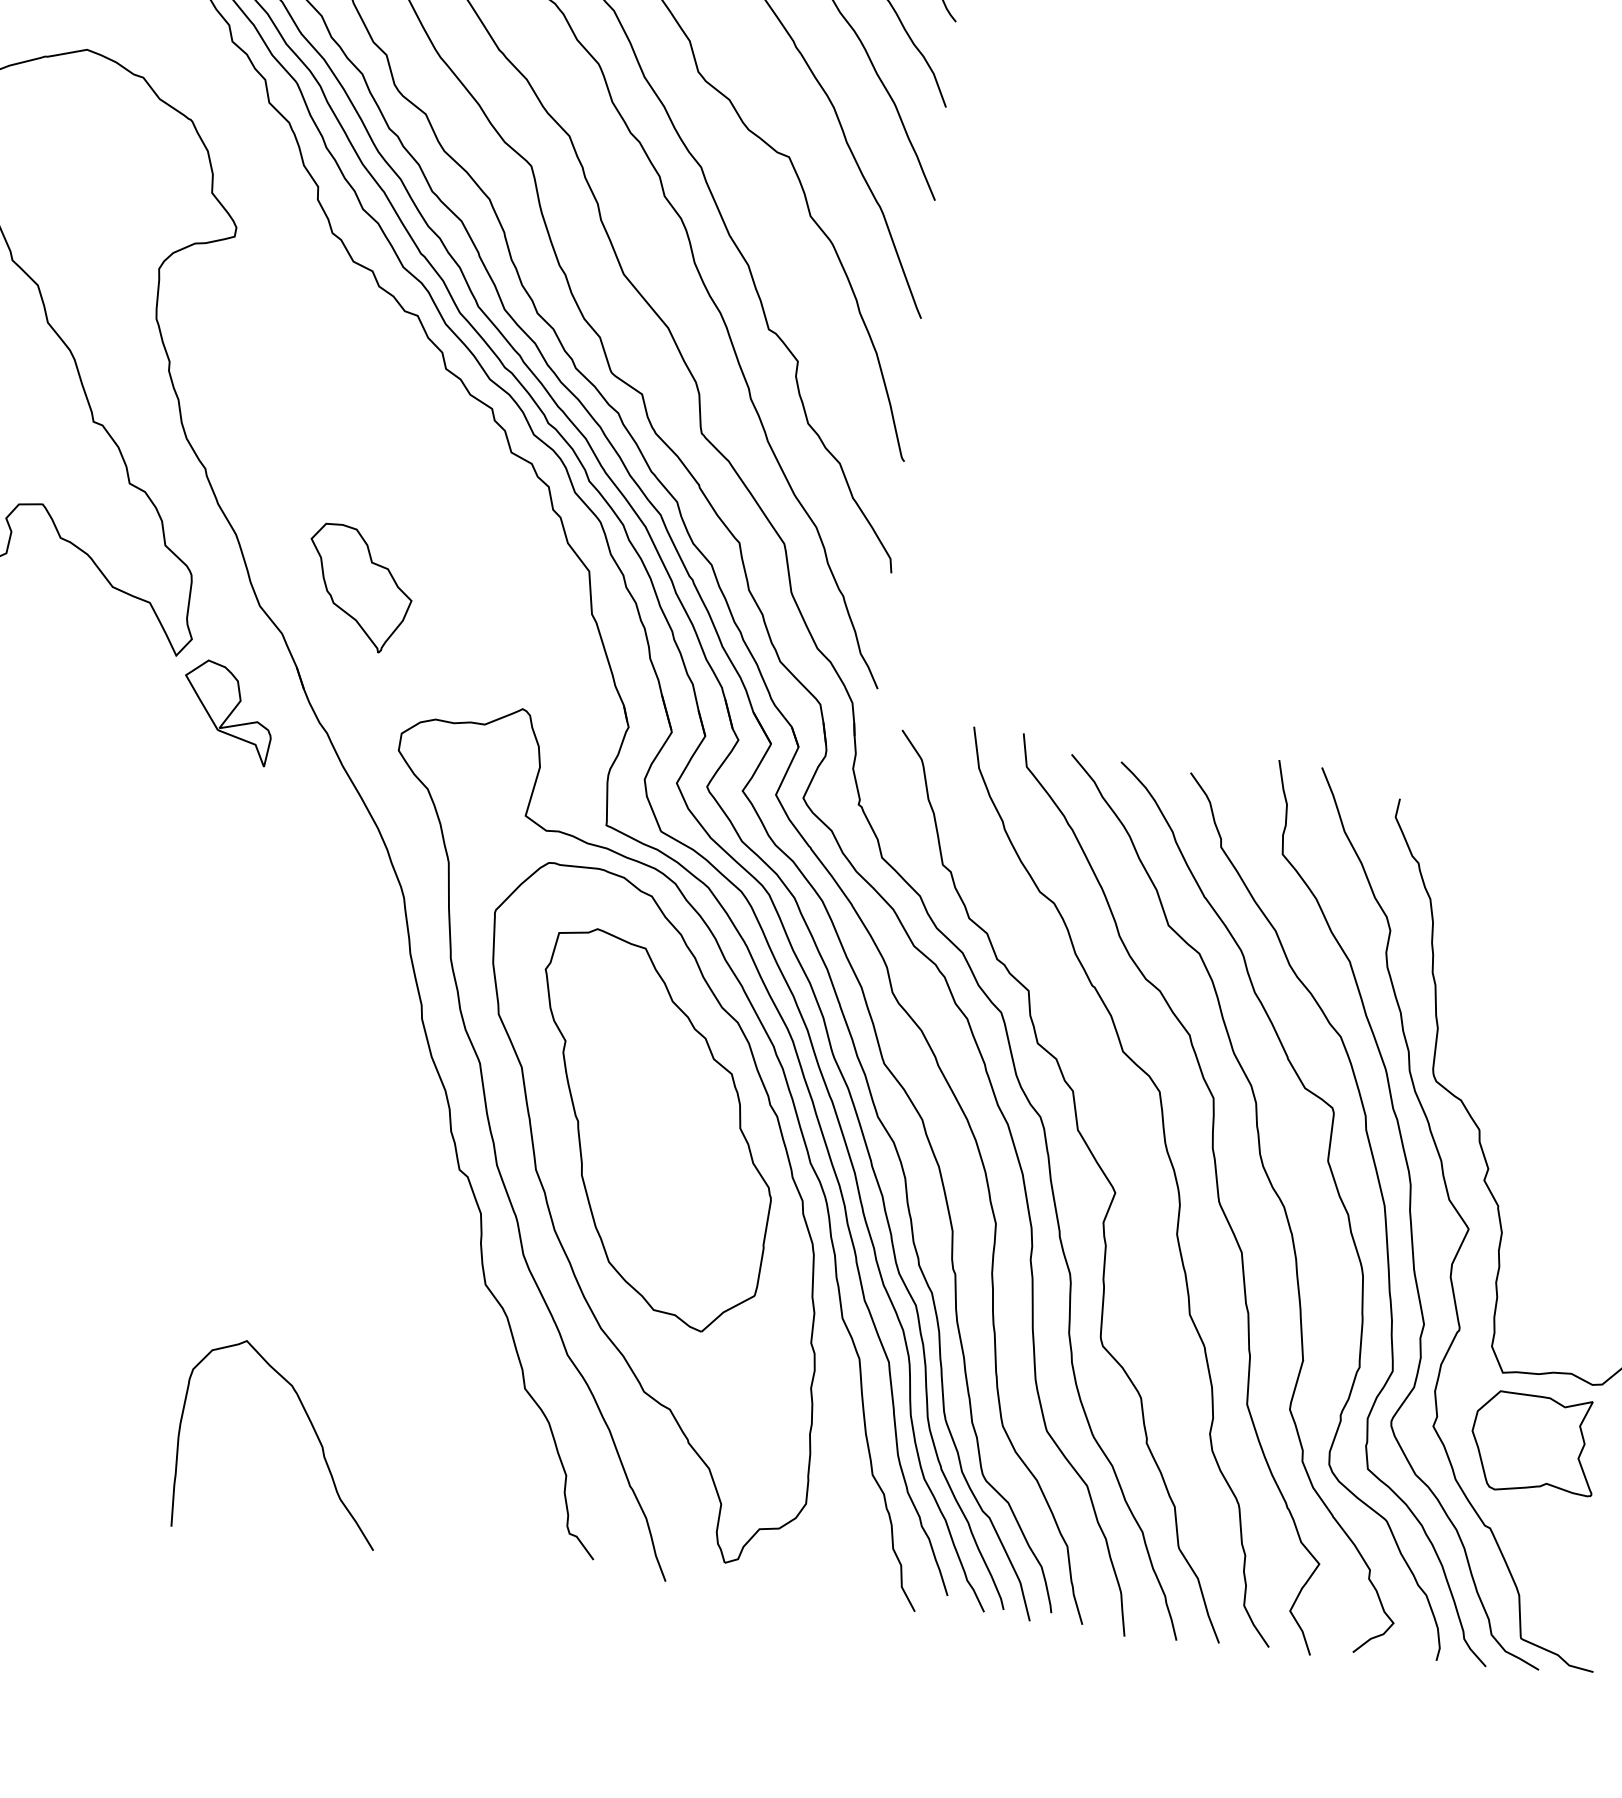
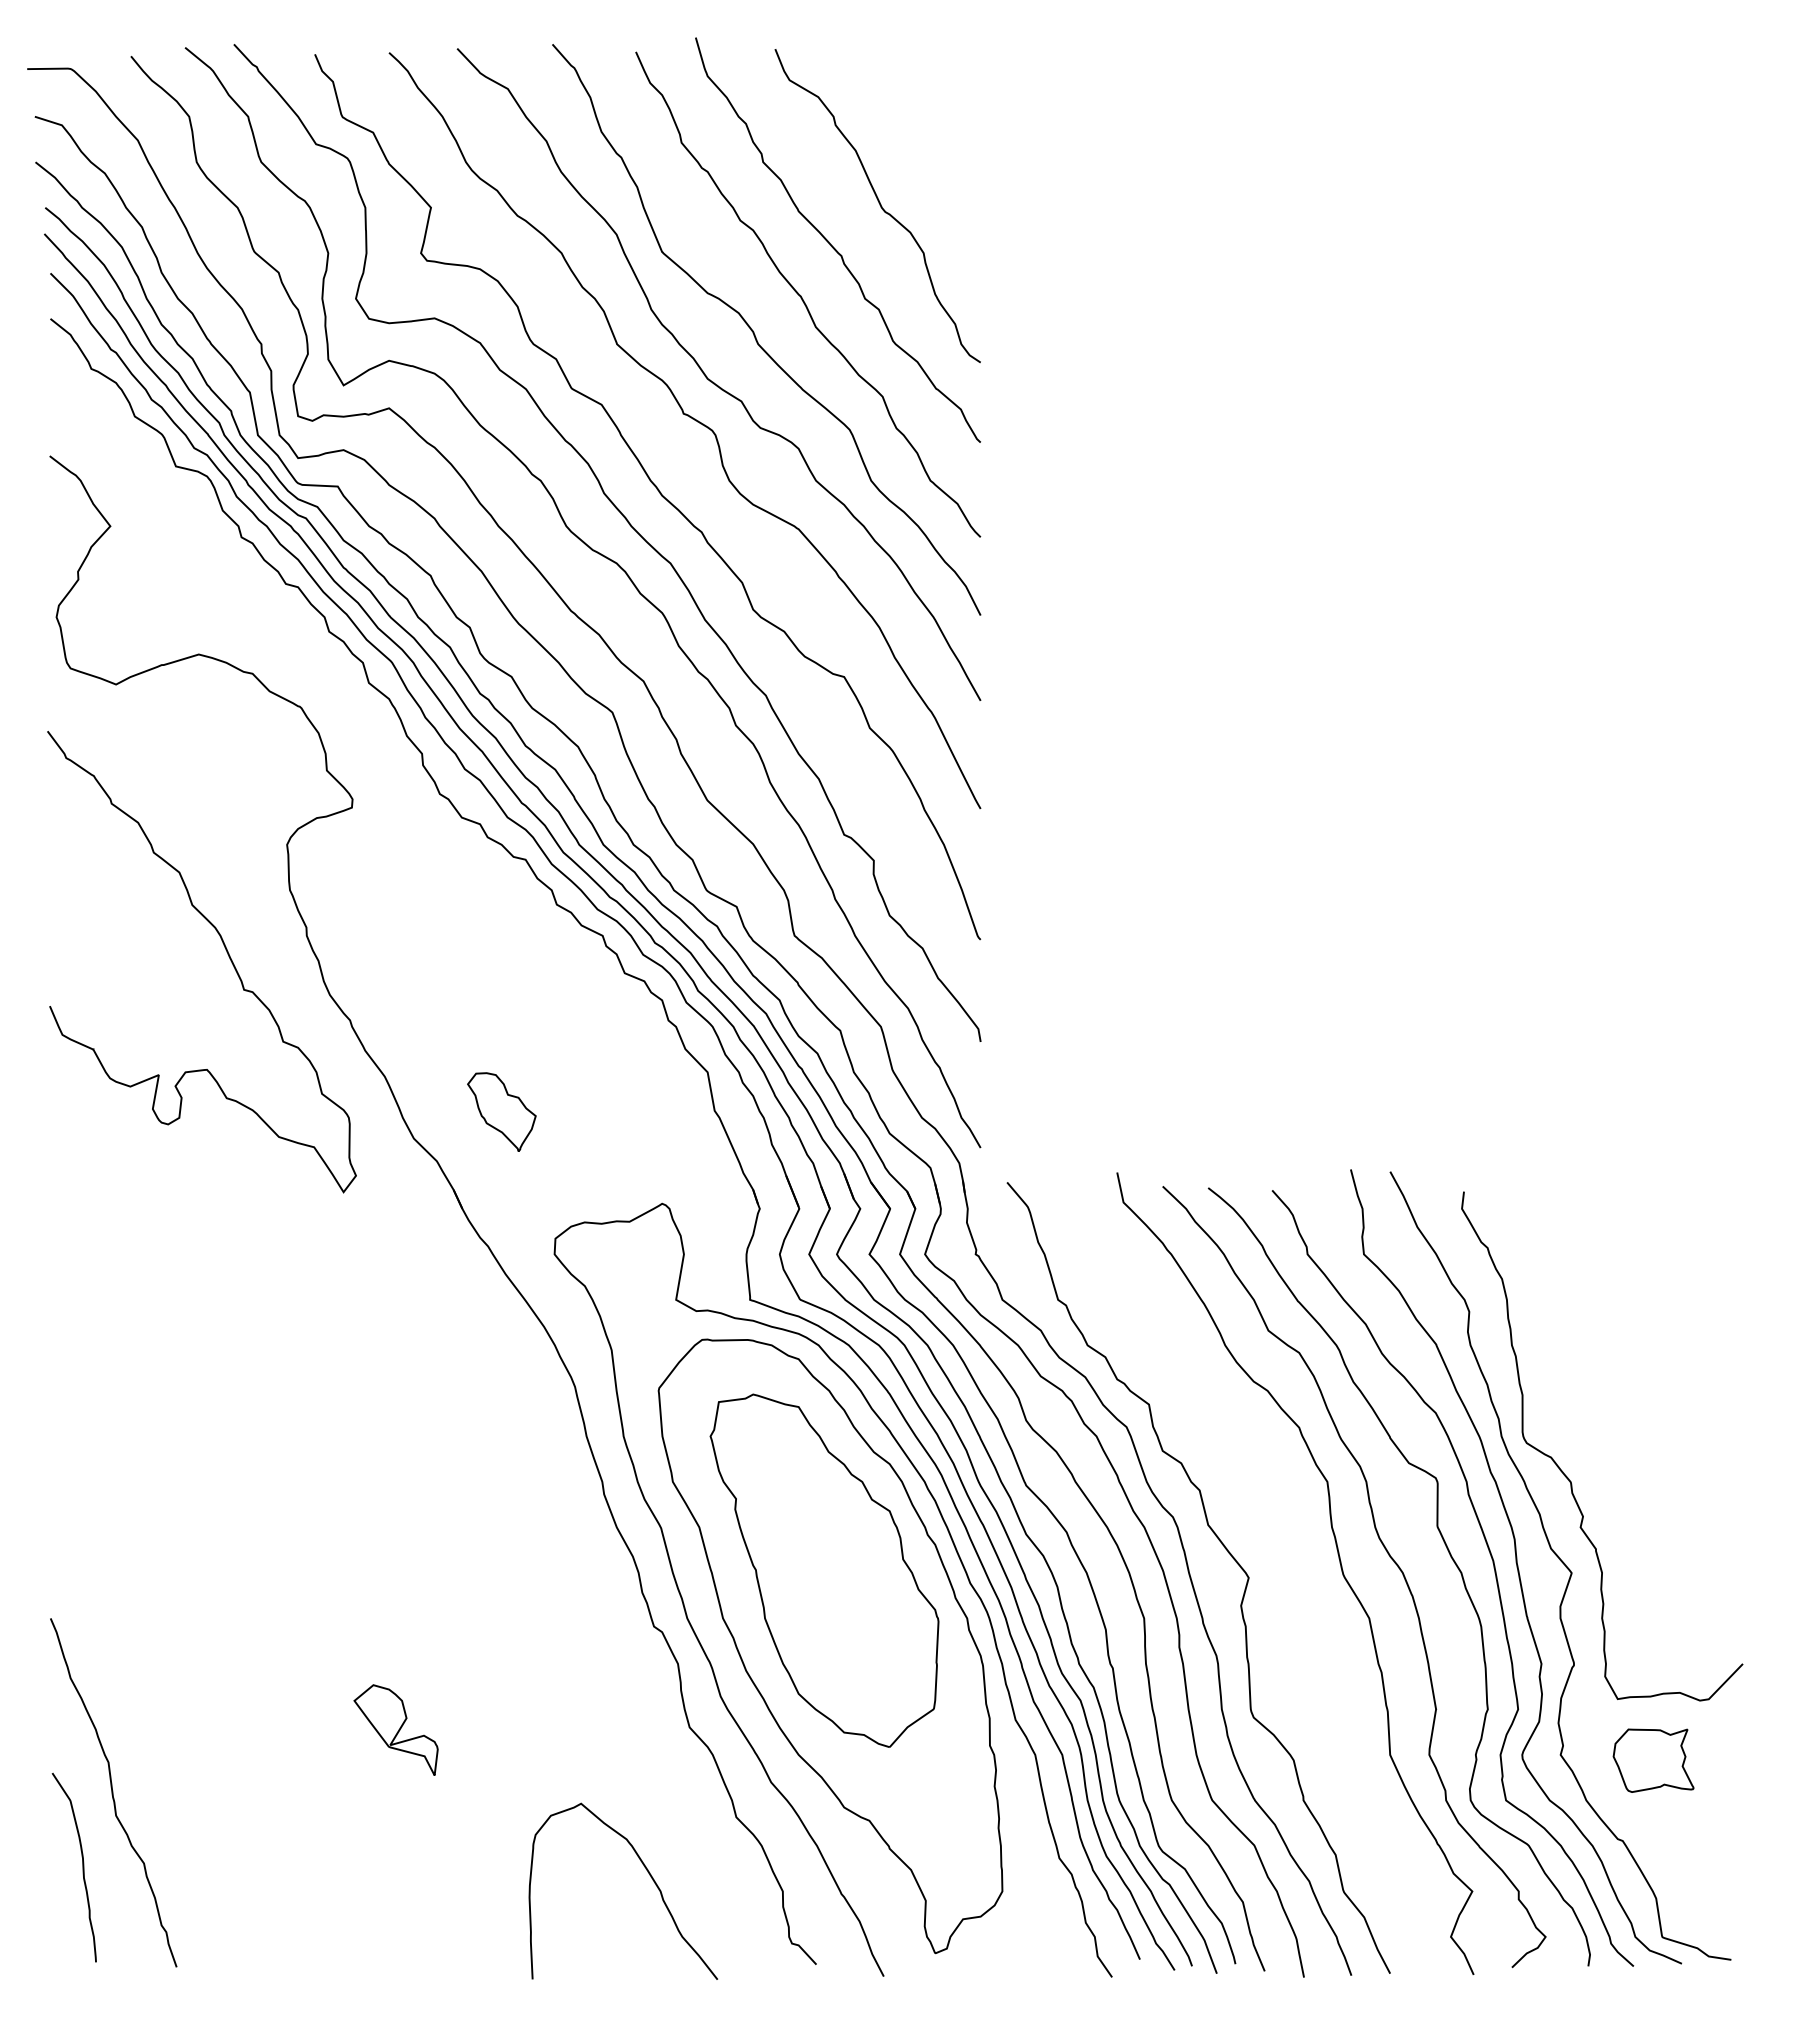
part: (359, 587) -> (501, 1111), size x0.7
part: (227, 711) -> (395, 1729), moved
curve: (1173, 1175) -> (1299, 1555), removed
curve: (313, 1430) -> (650, 1877), moved
part: (1534, 1444) -> (1653, 1760), size x0.7

